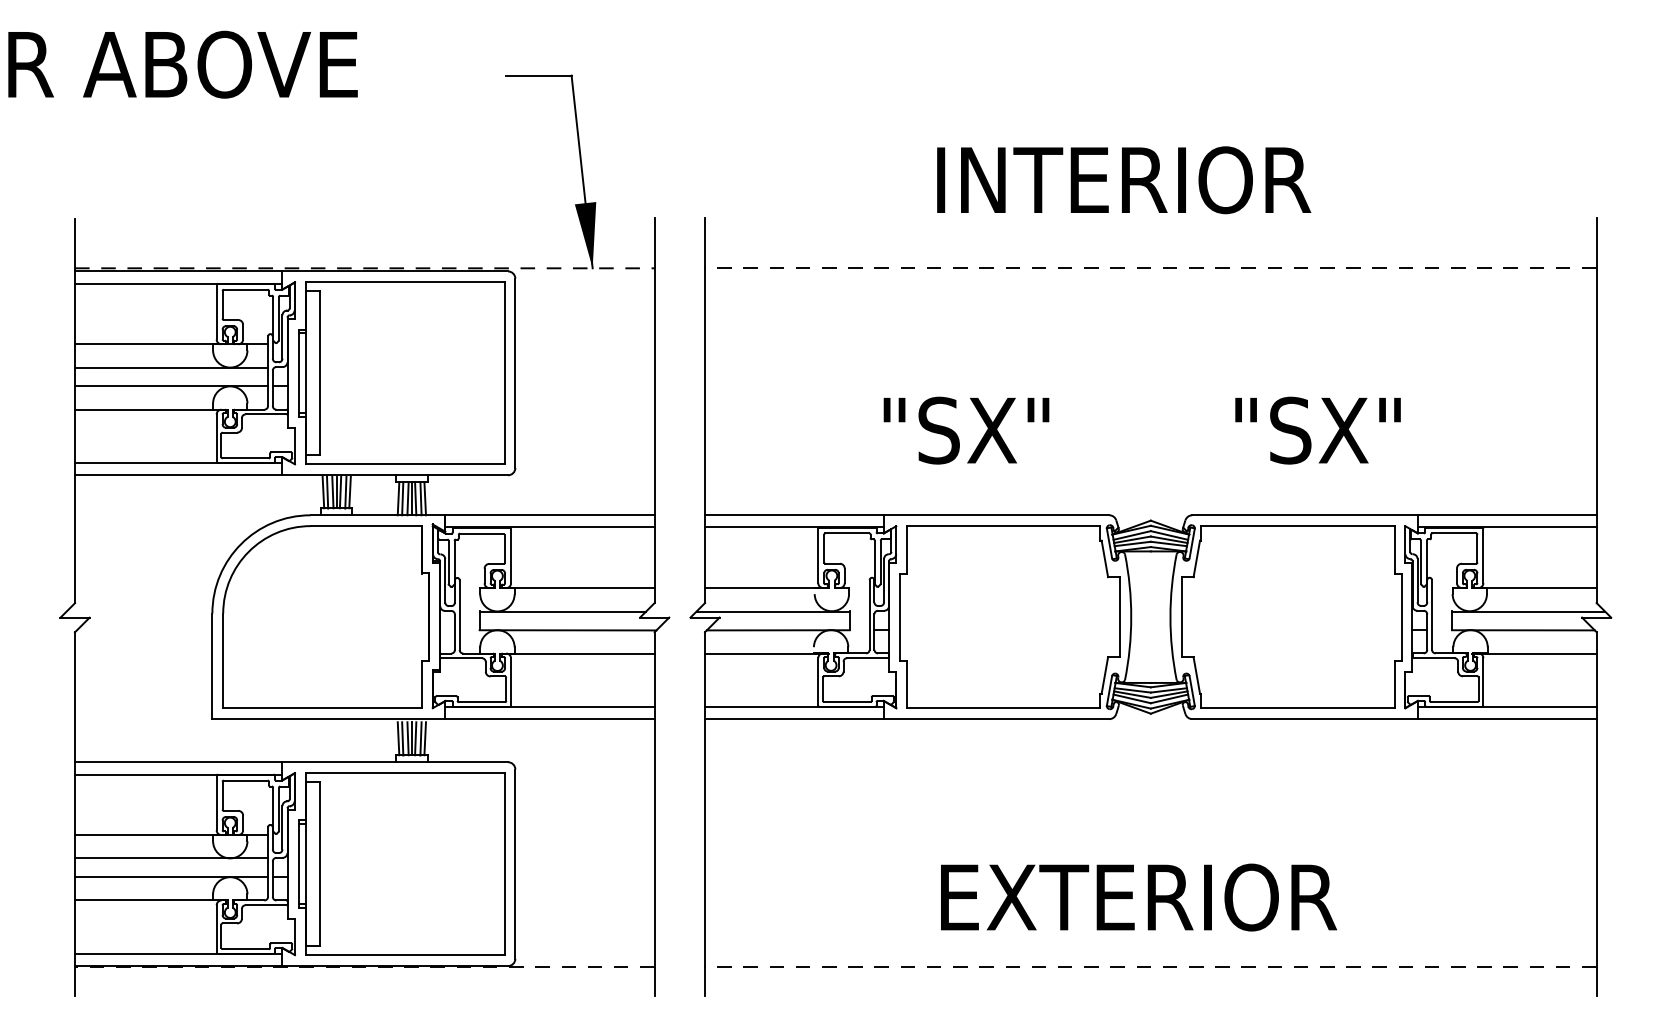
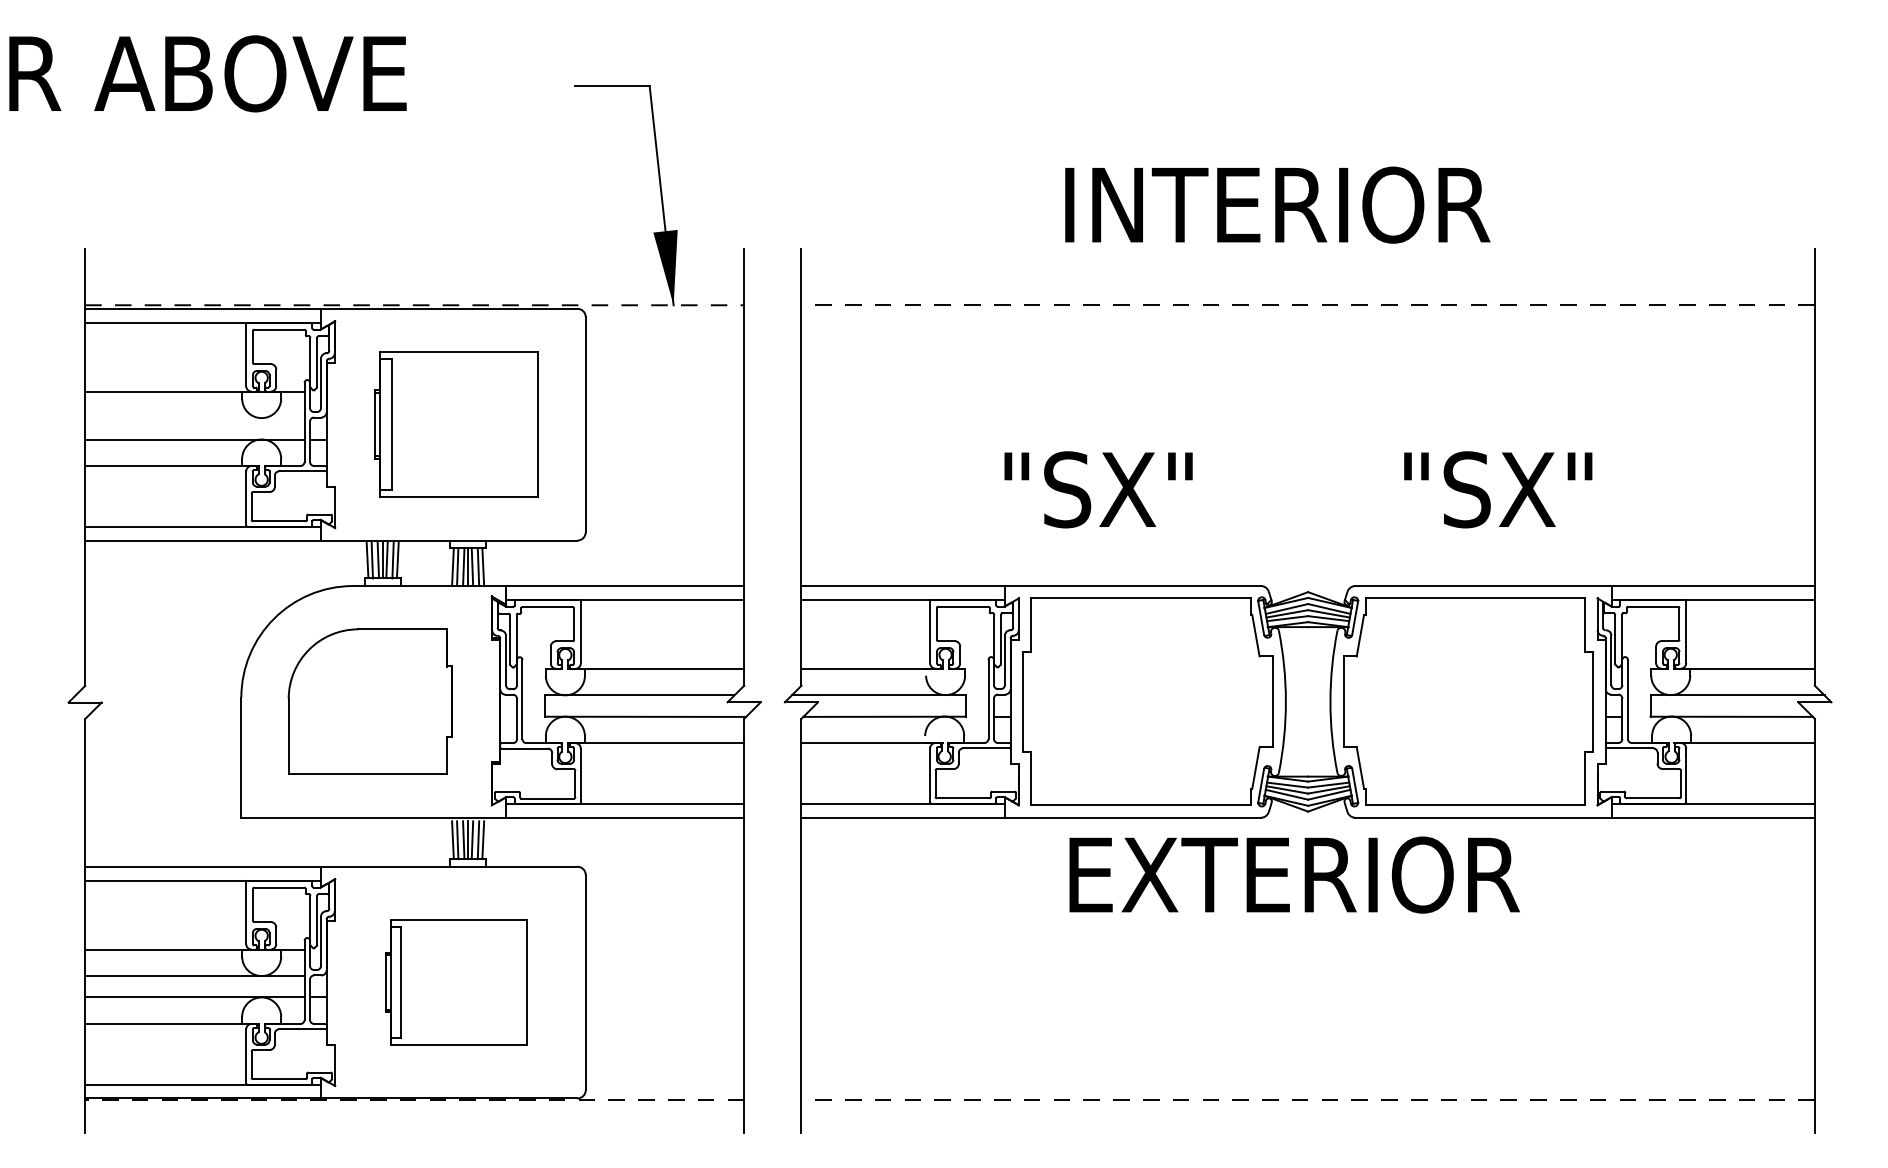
line: (171, 367) -> (194, 418), removed
part: (401, 372) -> (456, 423), size x0.7
part: (325, 616) -> (369, 701), size x0.7
part: (401, 863) -> (456, 981), size x0.6
text: (1138, 897) -> (1294, 875), moved

